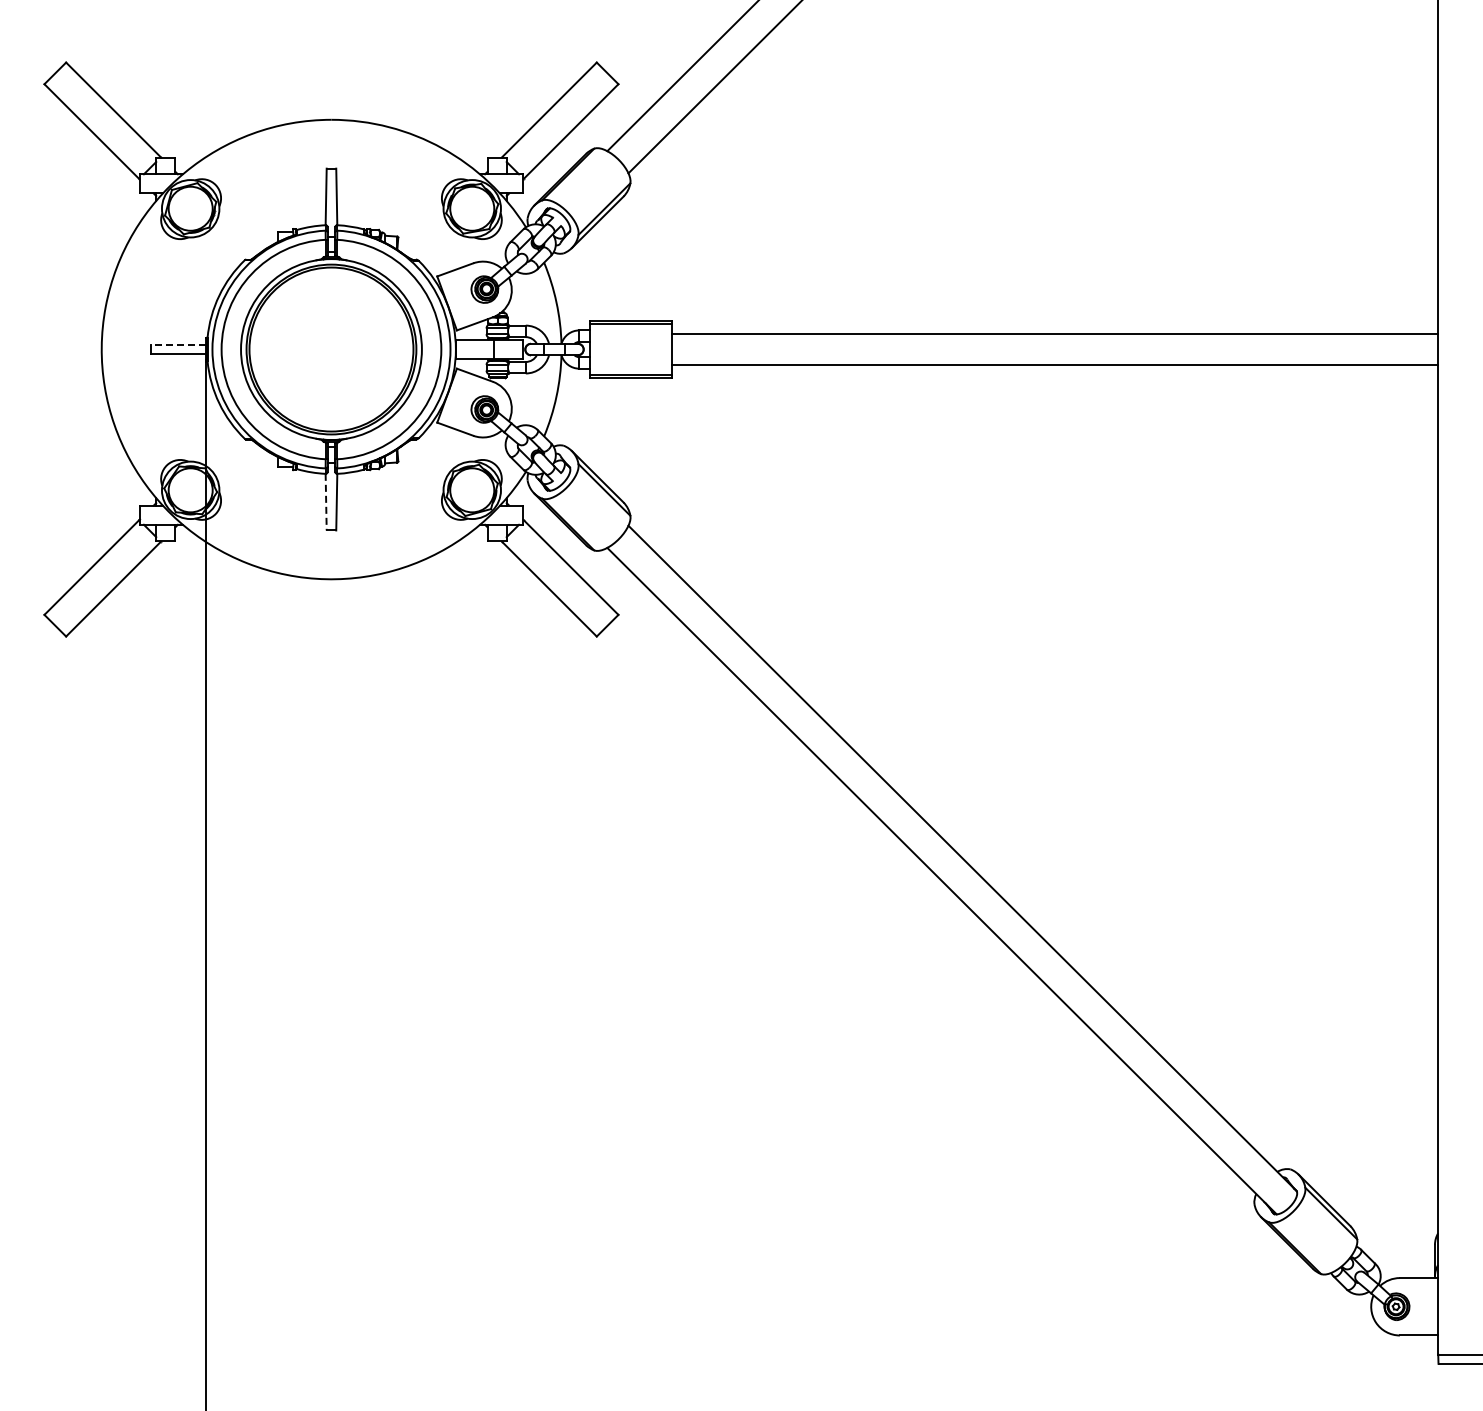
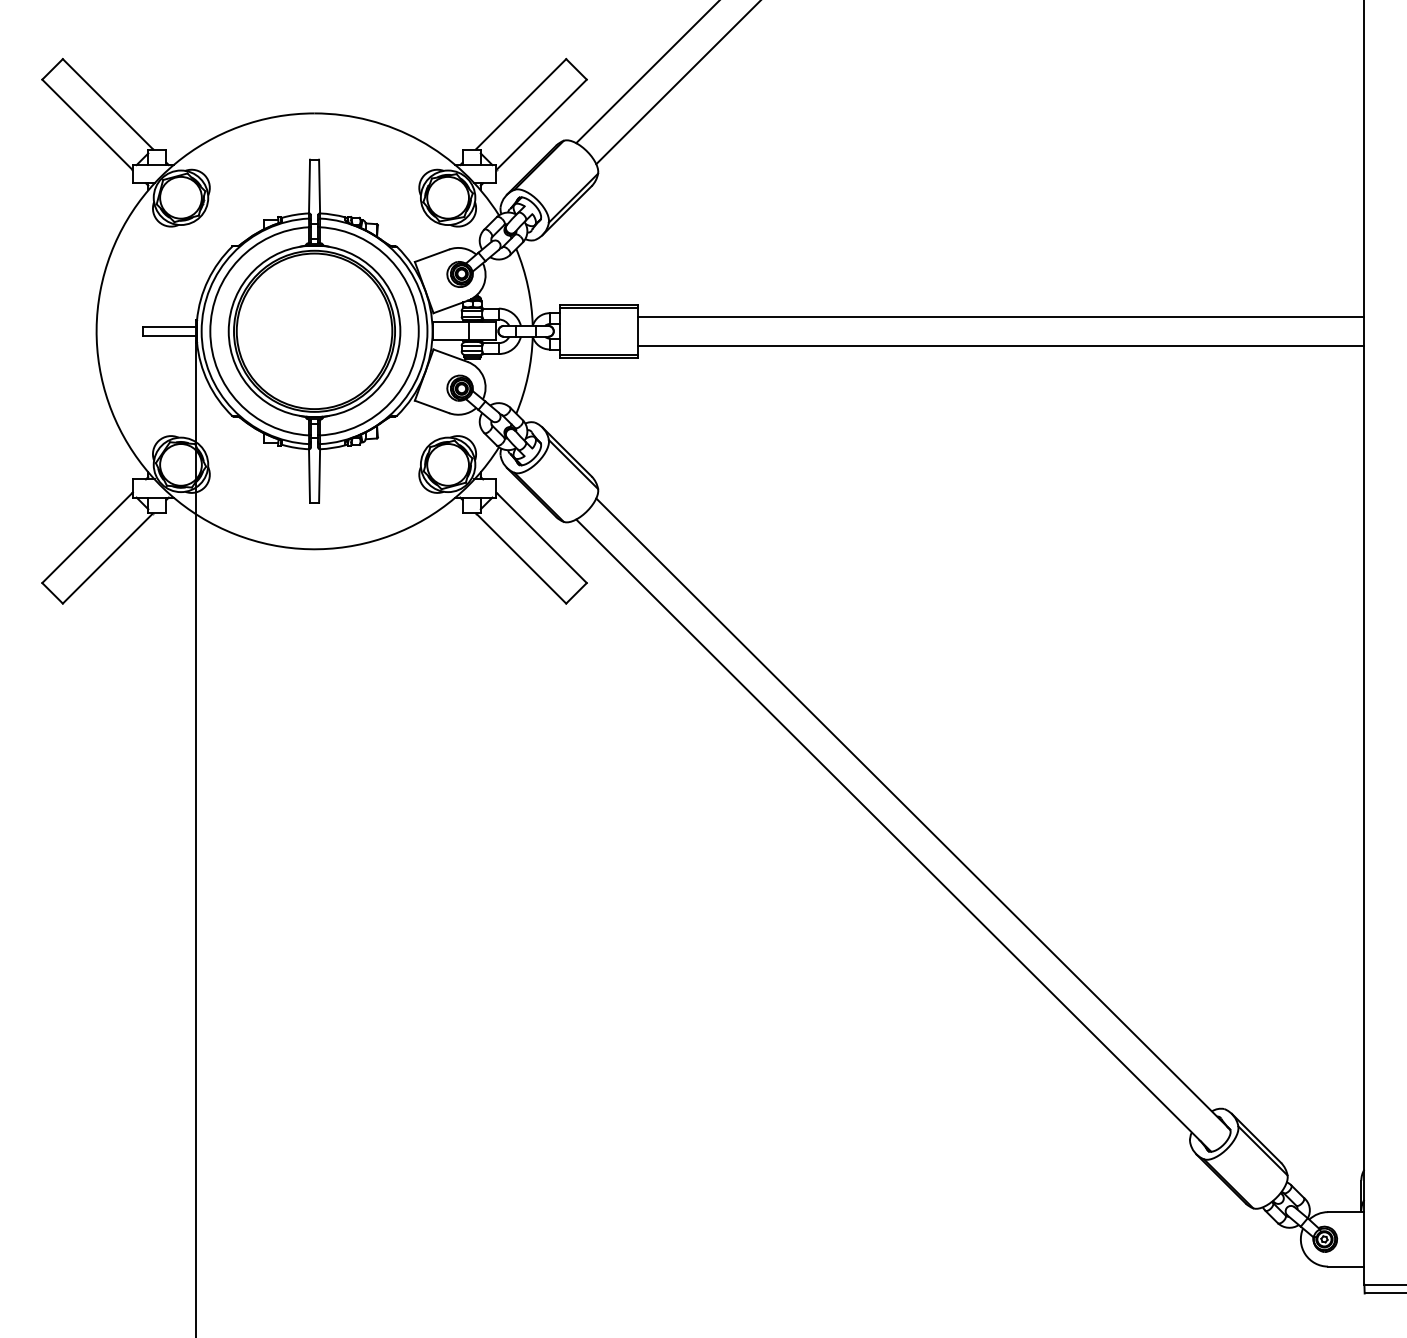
line: (178, 344) -> (169, 326), dashed -> solid
line: (326, 502) -> (309, 476), dashed -> solid

